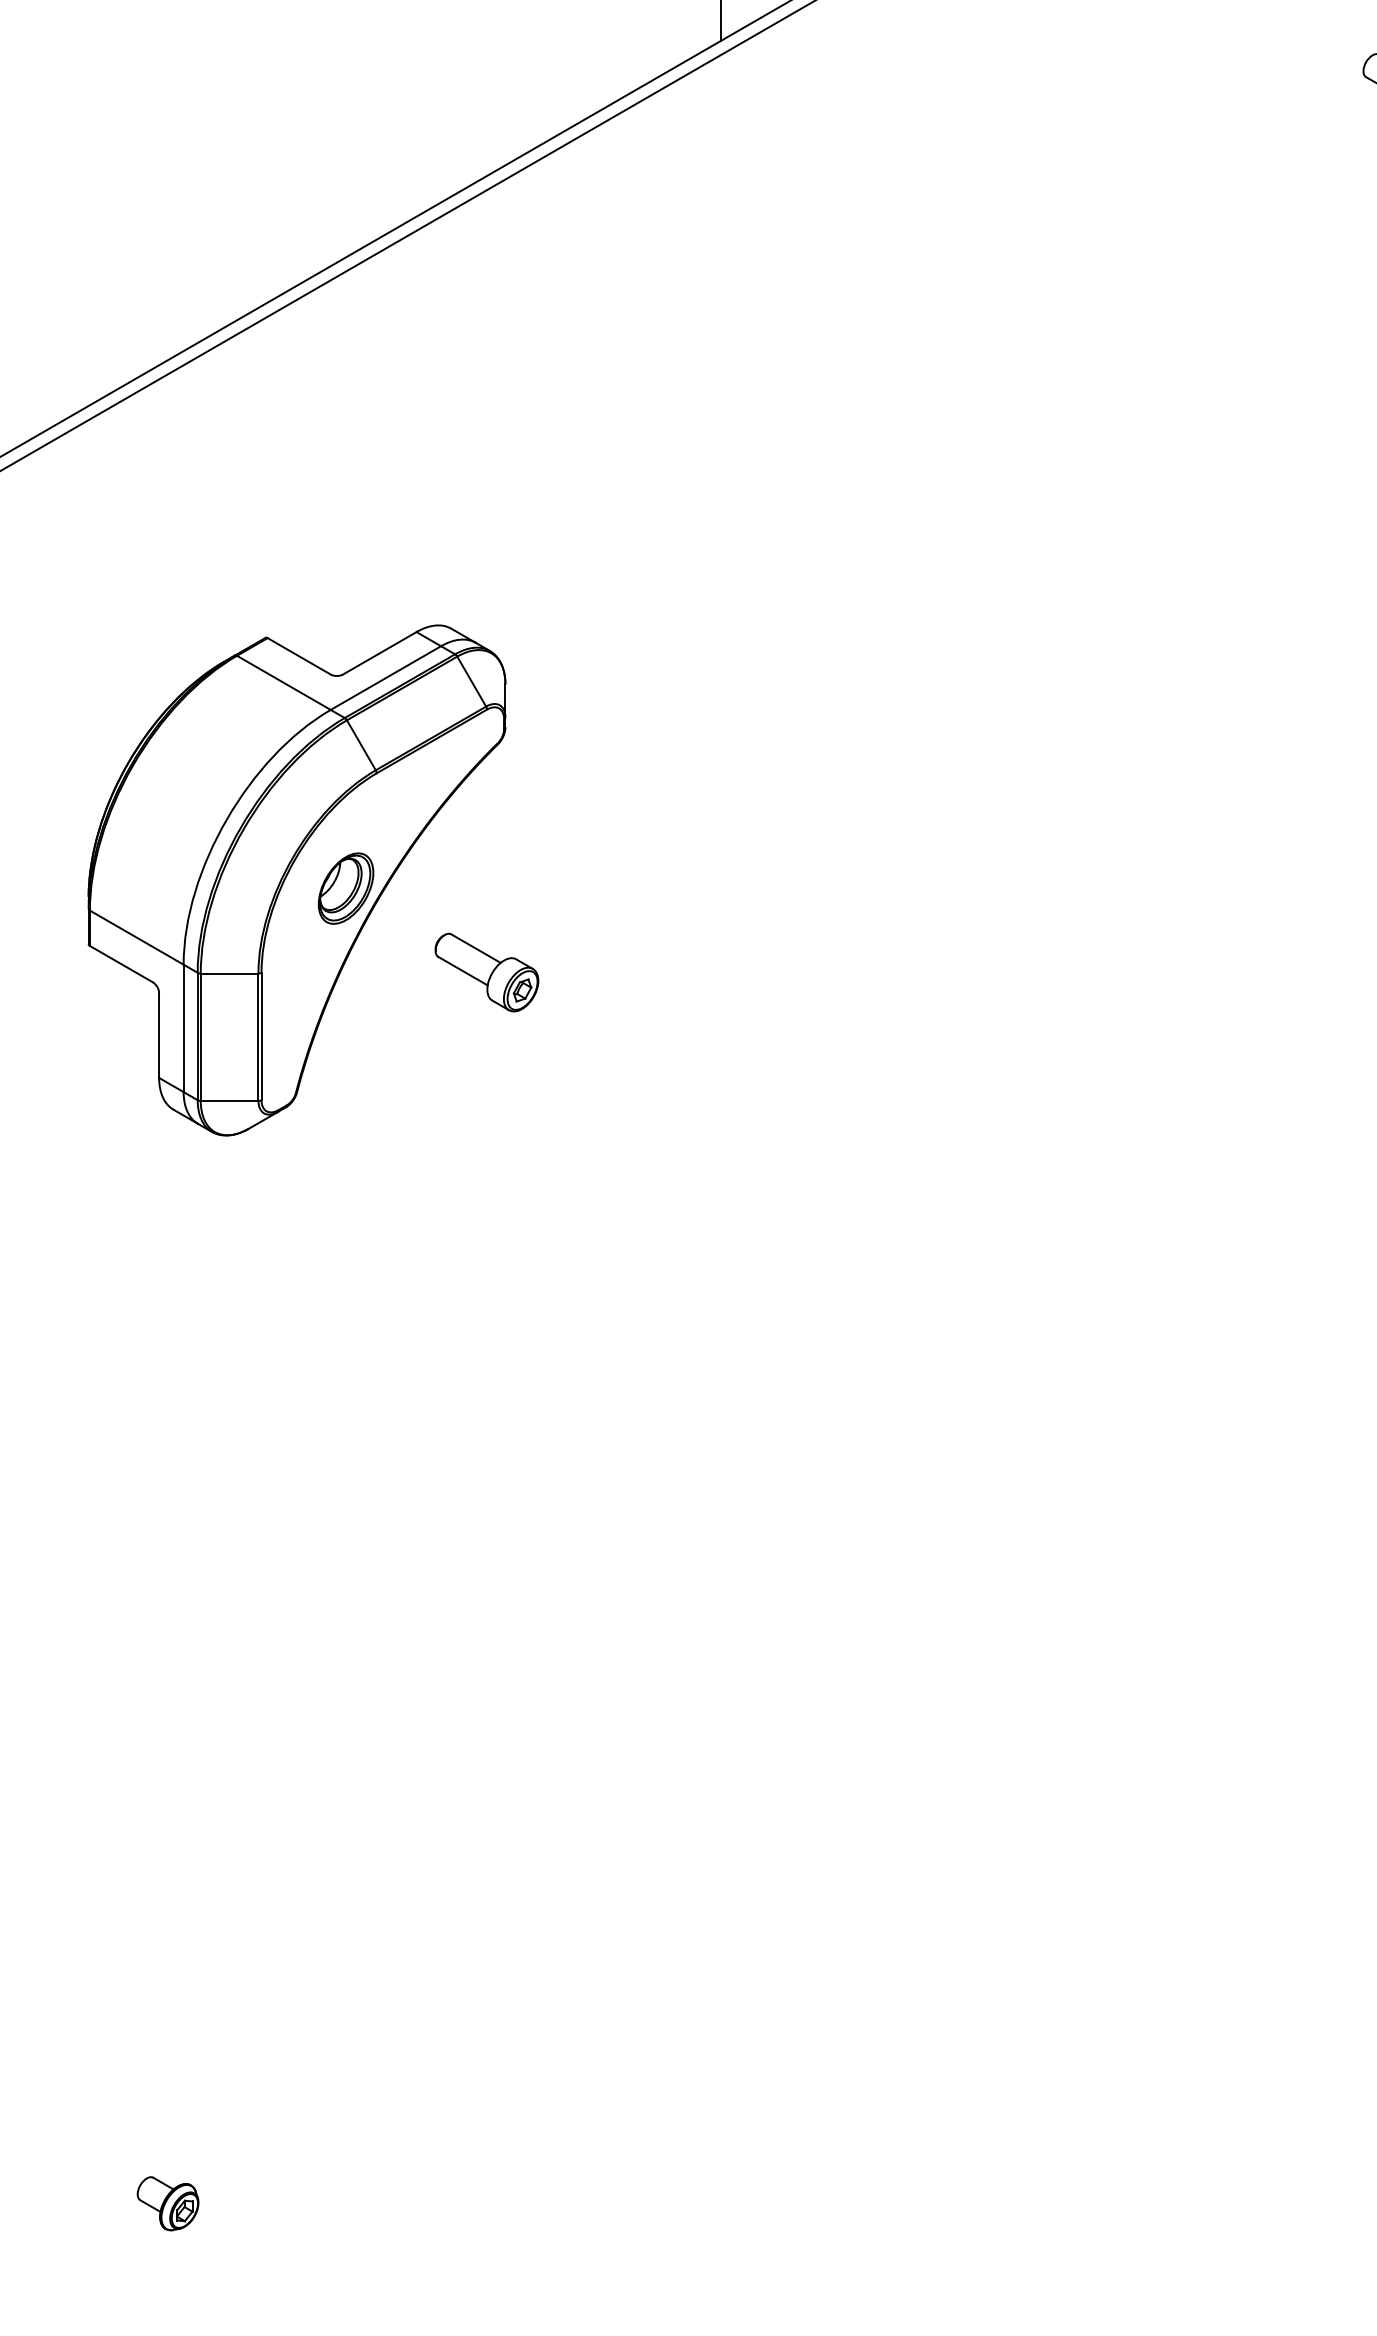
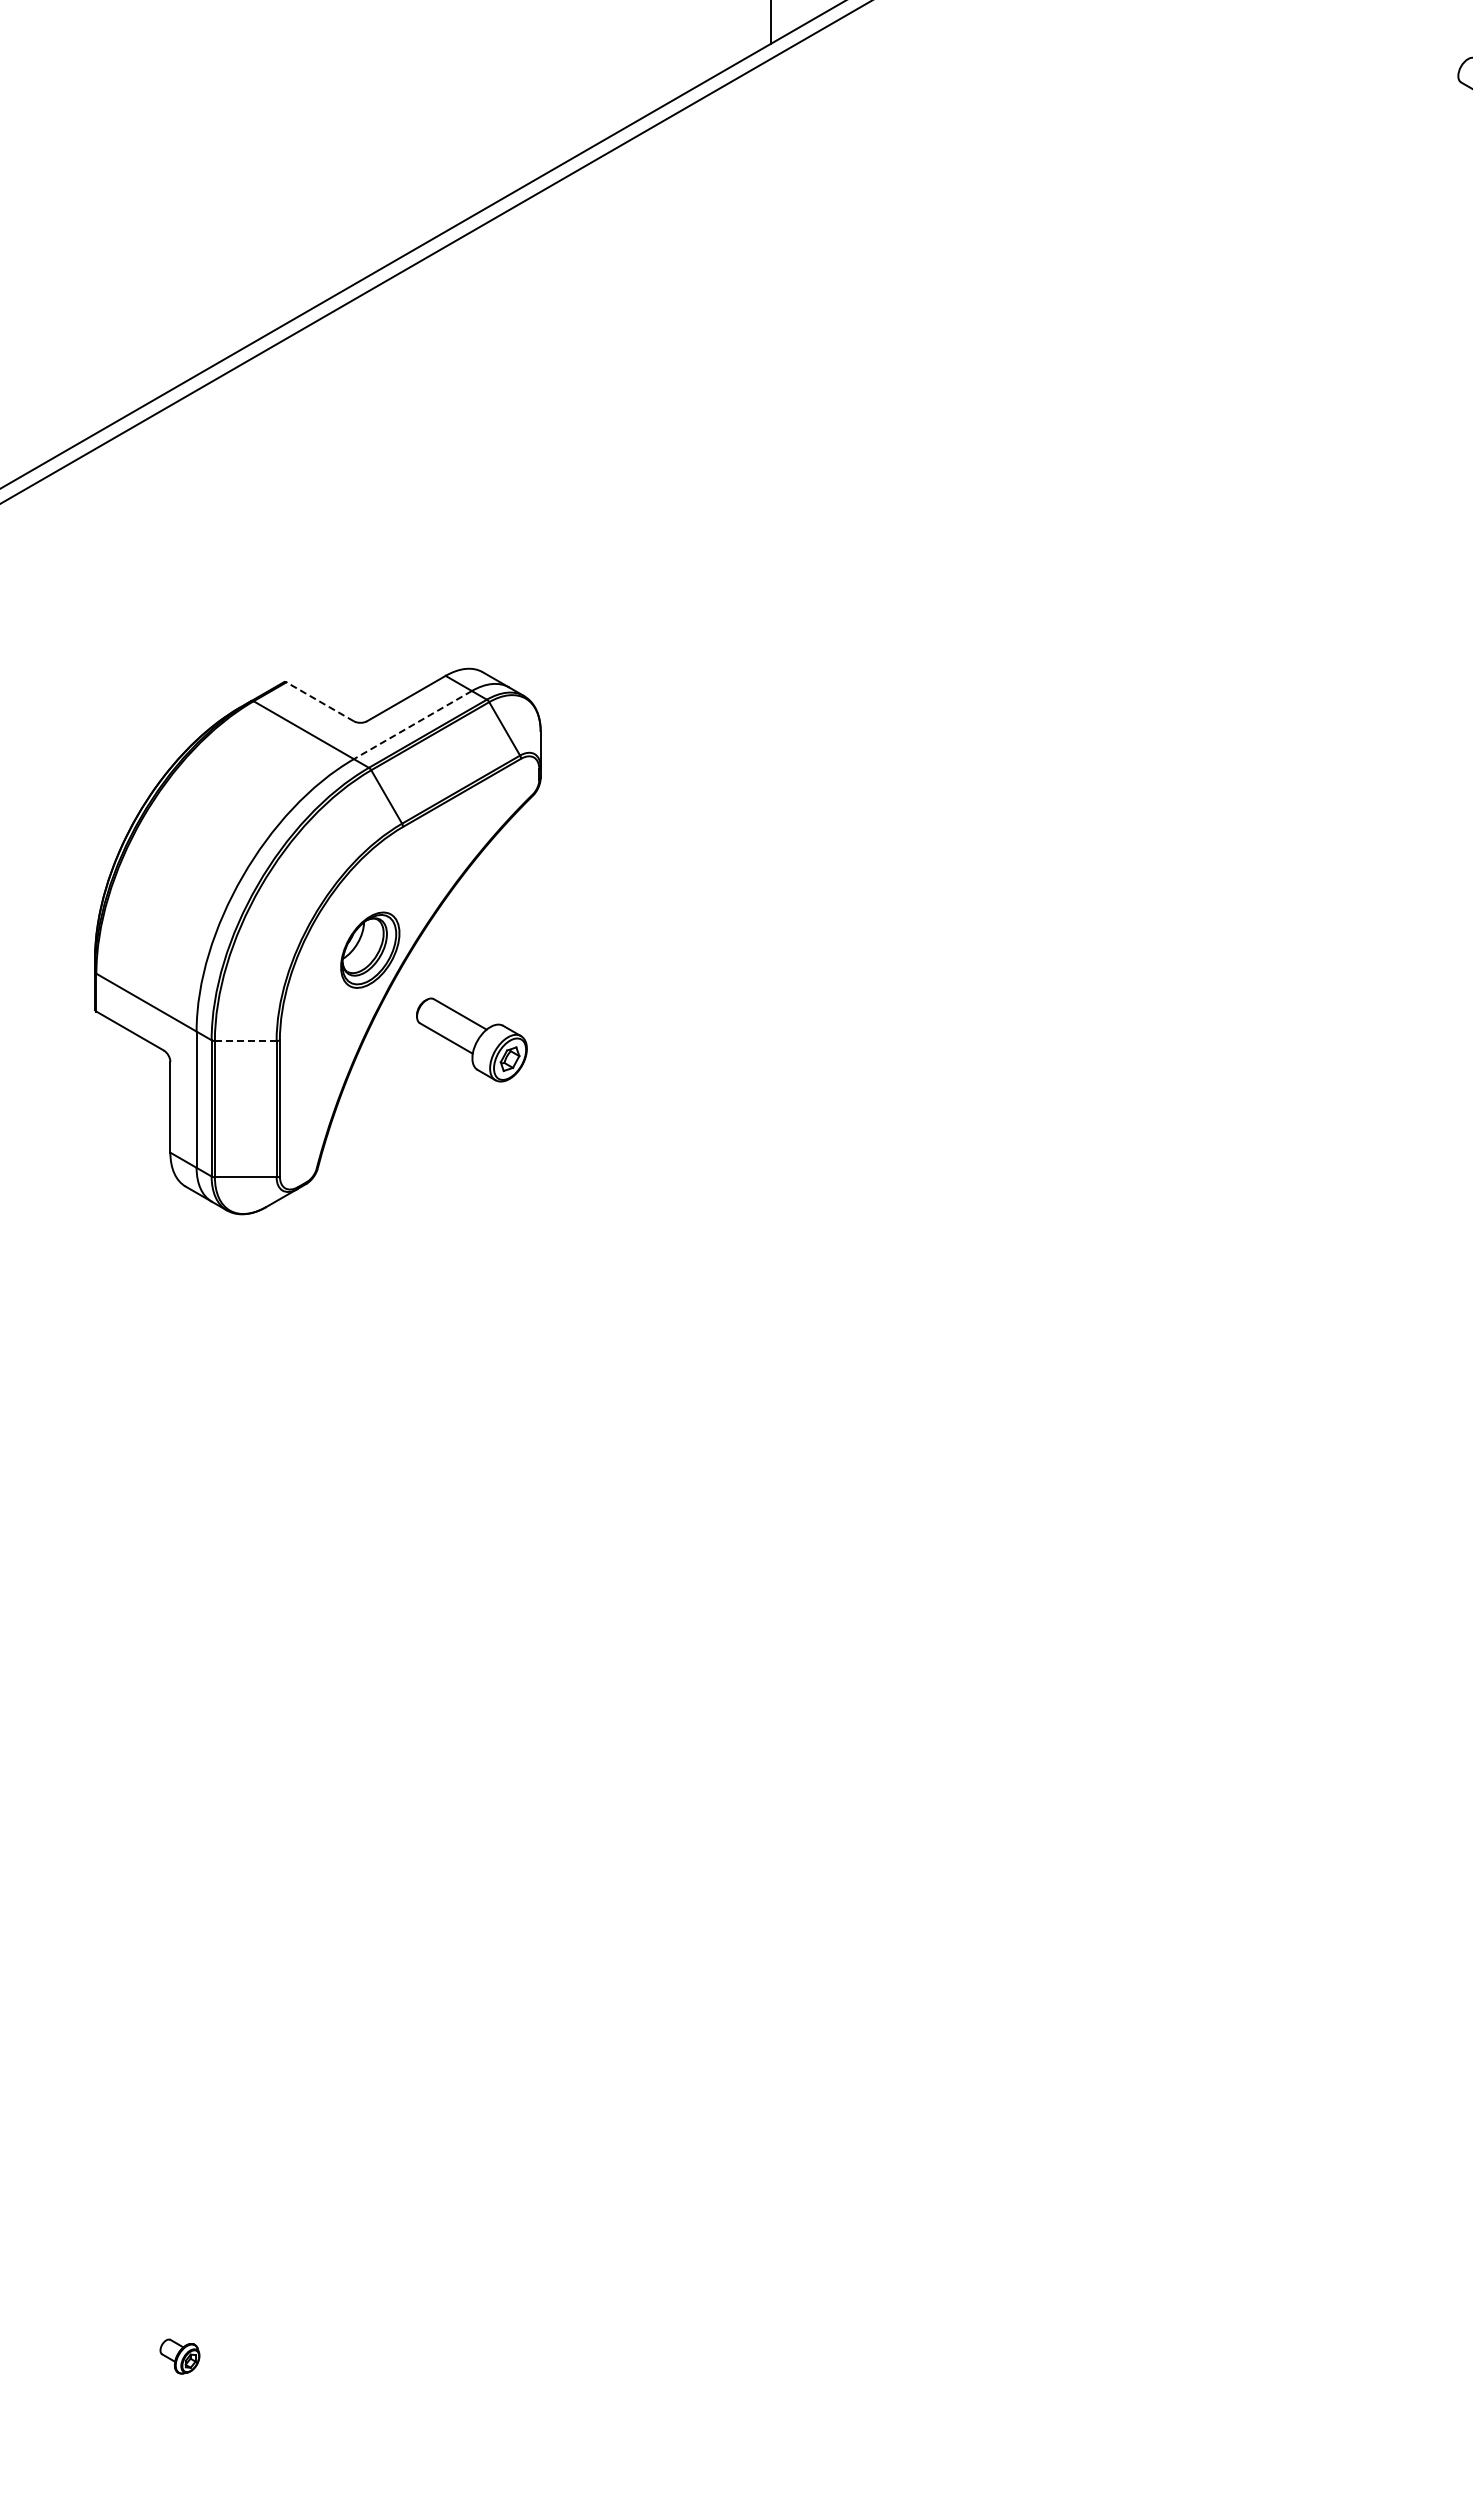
line: (299, 656) -> (320, 701), solid -> dashed
line: (385, 678) -> (412, 725), solid -> dashed
part: (486, 972) -> (471, 1039), moved
line: (229, 973) -> (245, 1041), solid -> dashed
part: (167, 2203) -> (179, 2356), size x0.6

